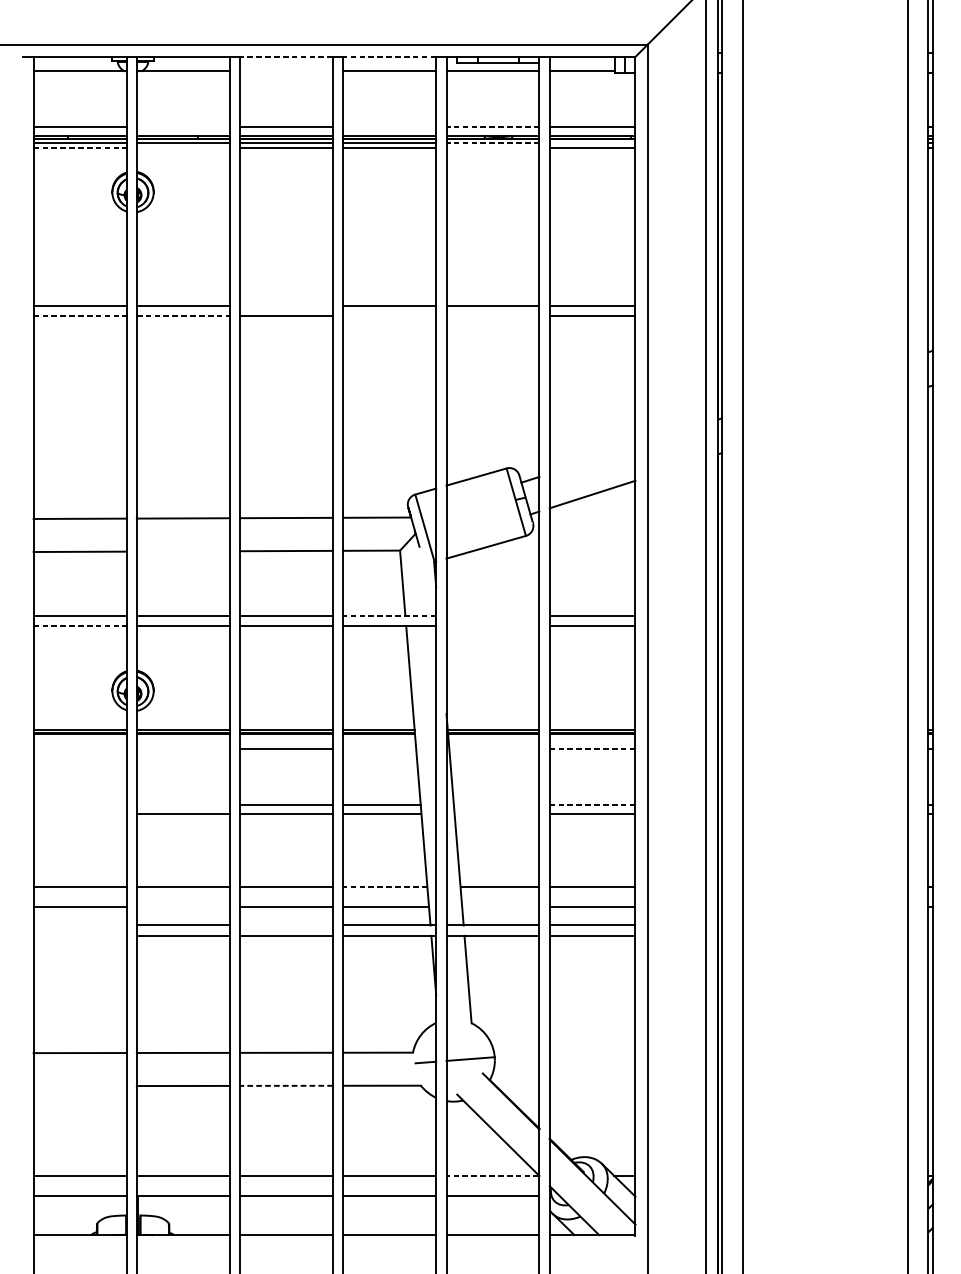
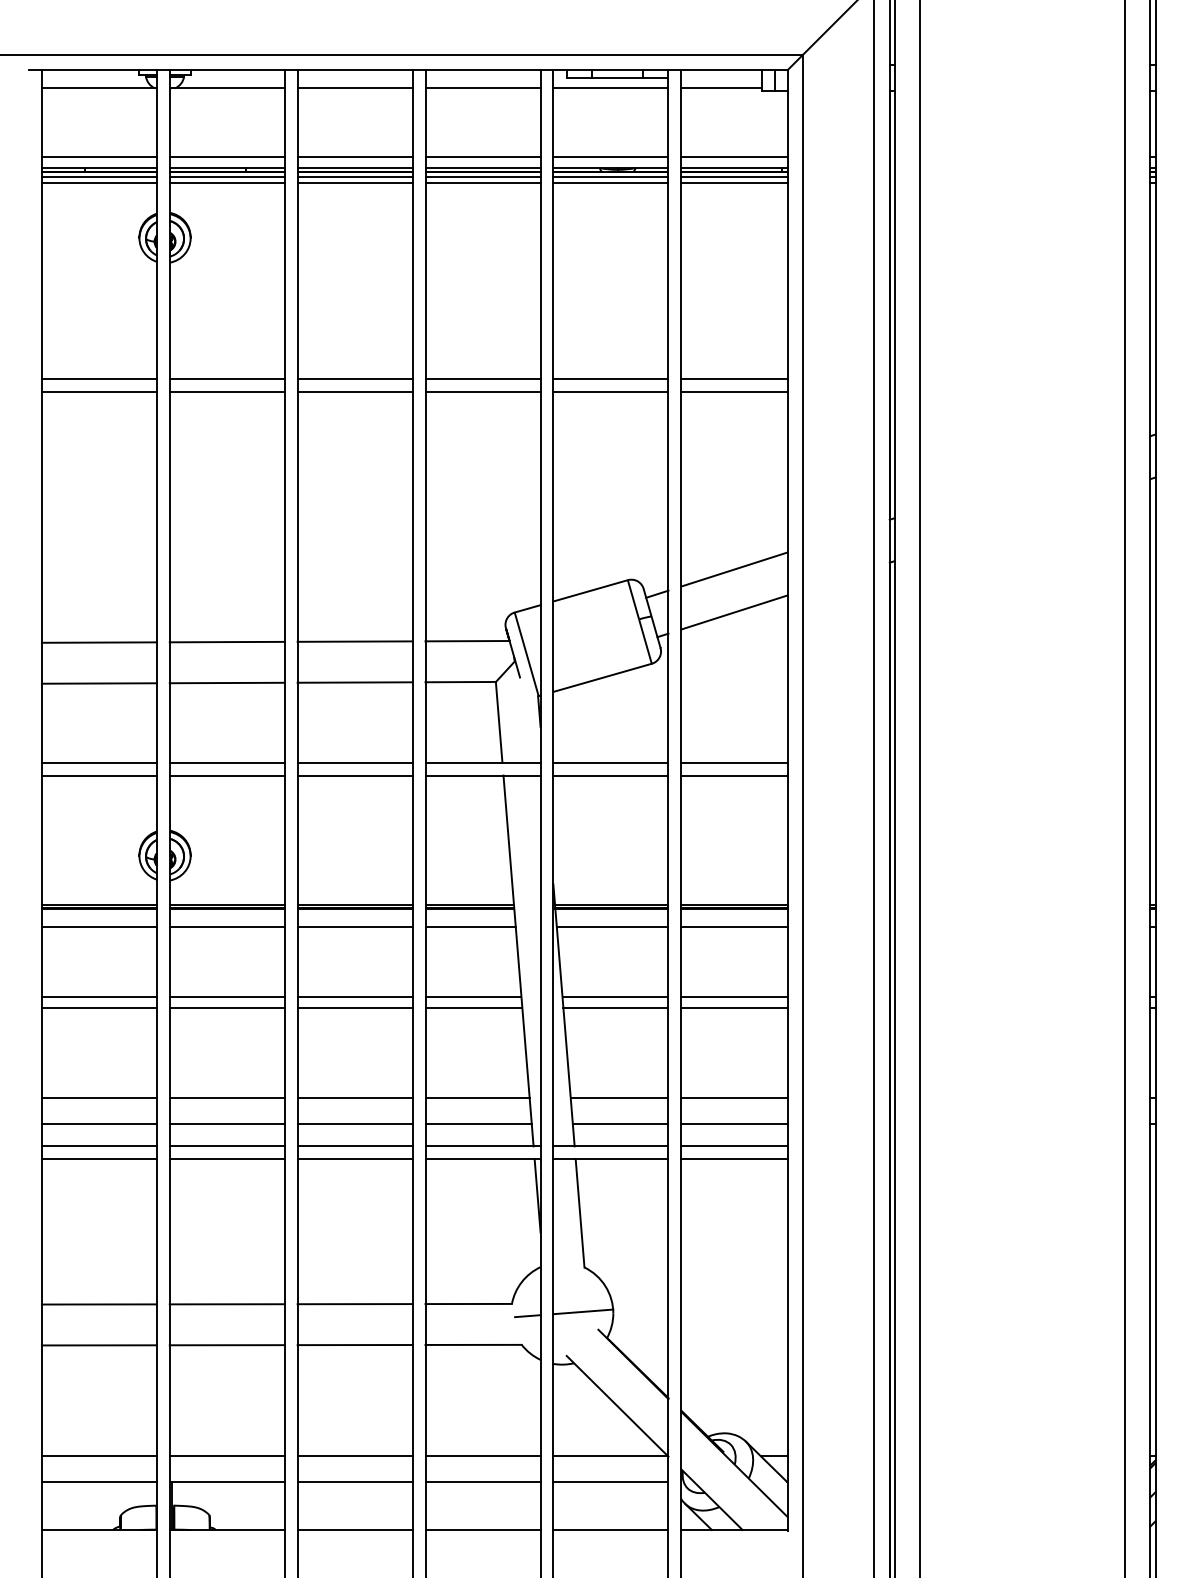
line: (286, 57) -> (355, 70), dashed -> solid
line: (390, 57) -> (483, 70), dashed -> solid
line: (285, 70) -> (354, 87), added
line: (182, 126) -> (226, 156), added
line: (389, 126) -> (482, 156), added
line: (492, 126) -> (610, 156), dashed -> solid
line: (492, 143) -> (610, 177), dashed -> solid
line: (592, 143) -> (734, 177), added
line: (80, 148) -> (99, 183), dashed -> solid
line: (182, 148) -> (226, 183), added
line: (492, 148) -> (610, 183), added
line: (285, 306) -> (354, 379), added
line: (80, 316) -> (99, 391), dashed -> solid
line: (183, 316) -> (227, 391), dashed -> solid
line: (389, 316) -> (482, 391), added
line: (492, 316) -> (610, 391), added
line: (592, 459) -> (734, 569), added
line: (182, 551) -> (226, 682), added
line: (390, 615) -> (483, 762), dashed -> solid
line: (492, 615) -> (610, 762), added
line: (80, 626) -> (99, 775), dashed -> solid
line: (492, 626) -> (610, 775), added
line: (79, 748) -> (98, 927), added
line: (182, 748) -> (226, 927), added
line: (379, 748) -> (470, 927), added
line: (494, 748) -> (612, 927), added
line: (592, 748) -> (734, 927), dashed -> solid
line: (79, 804) -> (98, 996), added
line: (182, 804) -> (226, 996), added
line: (496, 804) -> (615, 996), added
line: (592, 804) -> (734, 996), dashed -> solid
line: (79, 813) -> (98, 1007), added
line: (496, 813) -> (615, 1007), added
line: (385, 886) -> (477, 1098), dashed -> solid
line: (182, 907) -> (226, 1123), added
line: (500, 907) -> (620, 1123), added
line: (79, 925) -> (98, 1146), added
line: (285, 925) -> (354, 1146), added
line: (79, 936) -> (98, 1159), added
line: (79, 1086) -> (98, 1345), added
line: (286, 1086) -> (355, 1345), dashed -> solid
line: (492, 1175) -> (610, 1456), dashed -> solid

